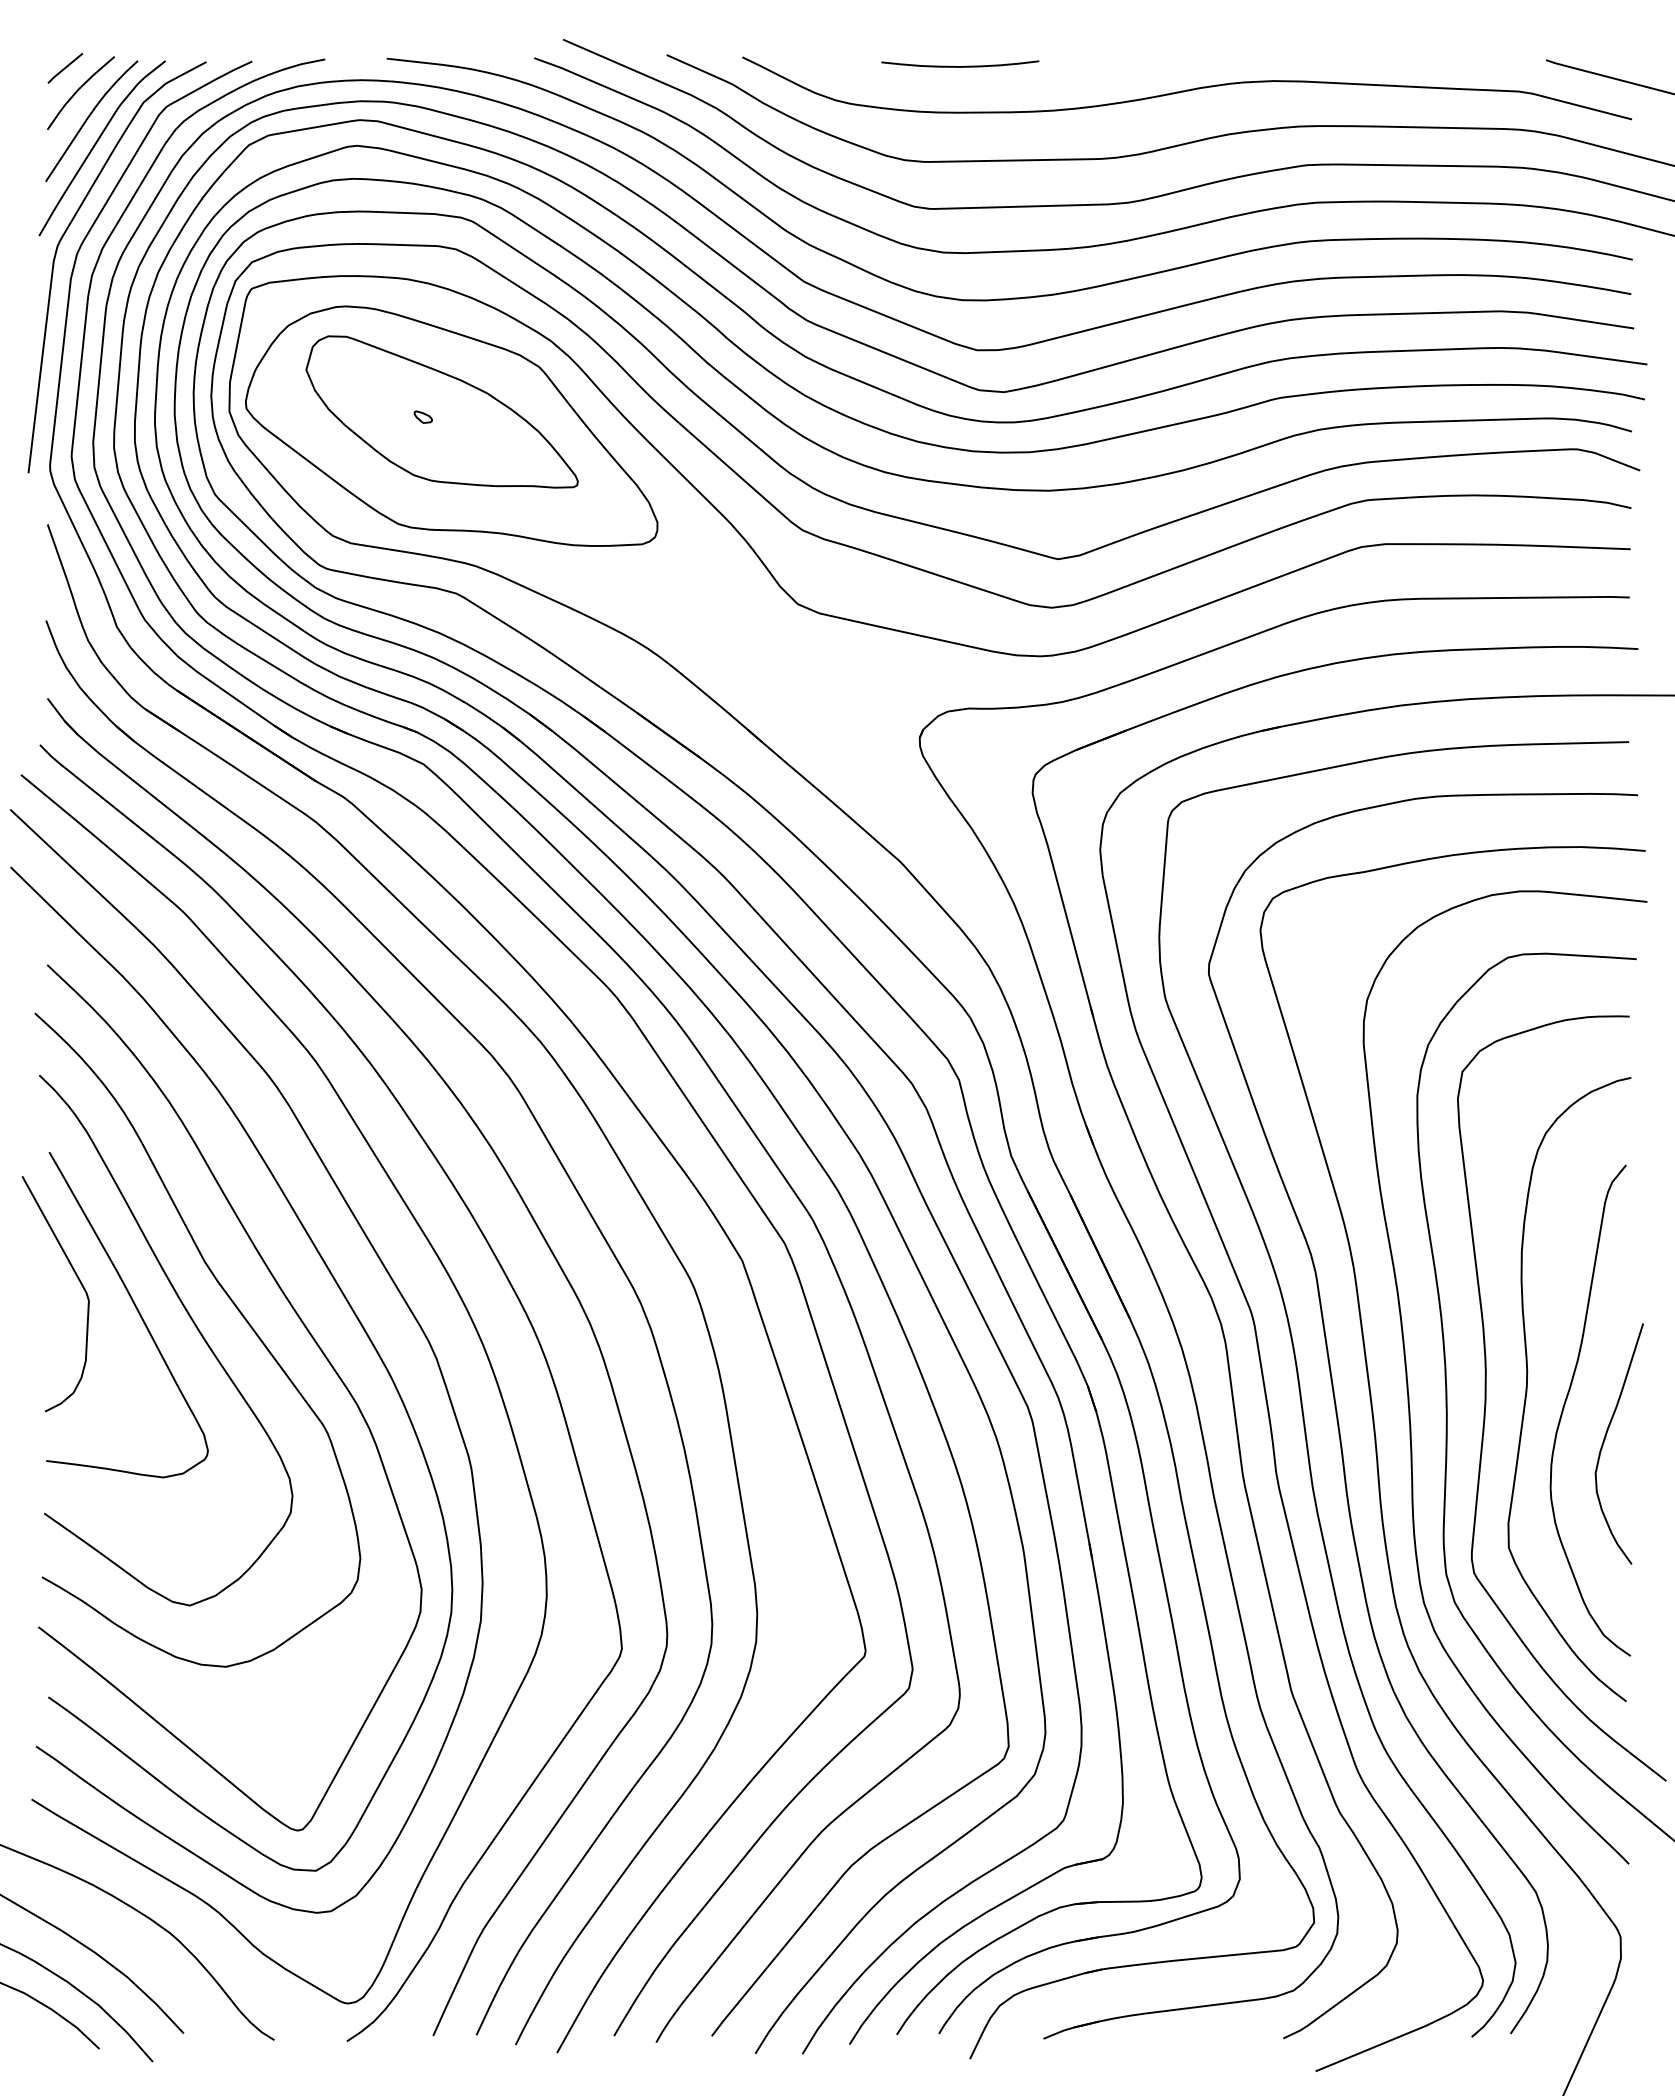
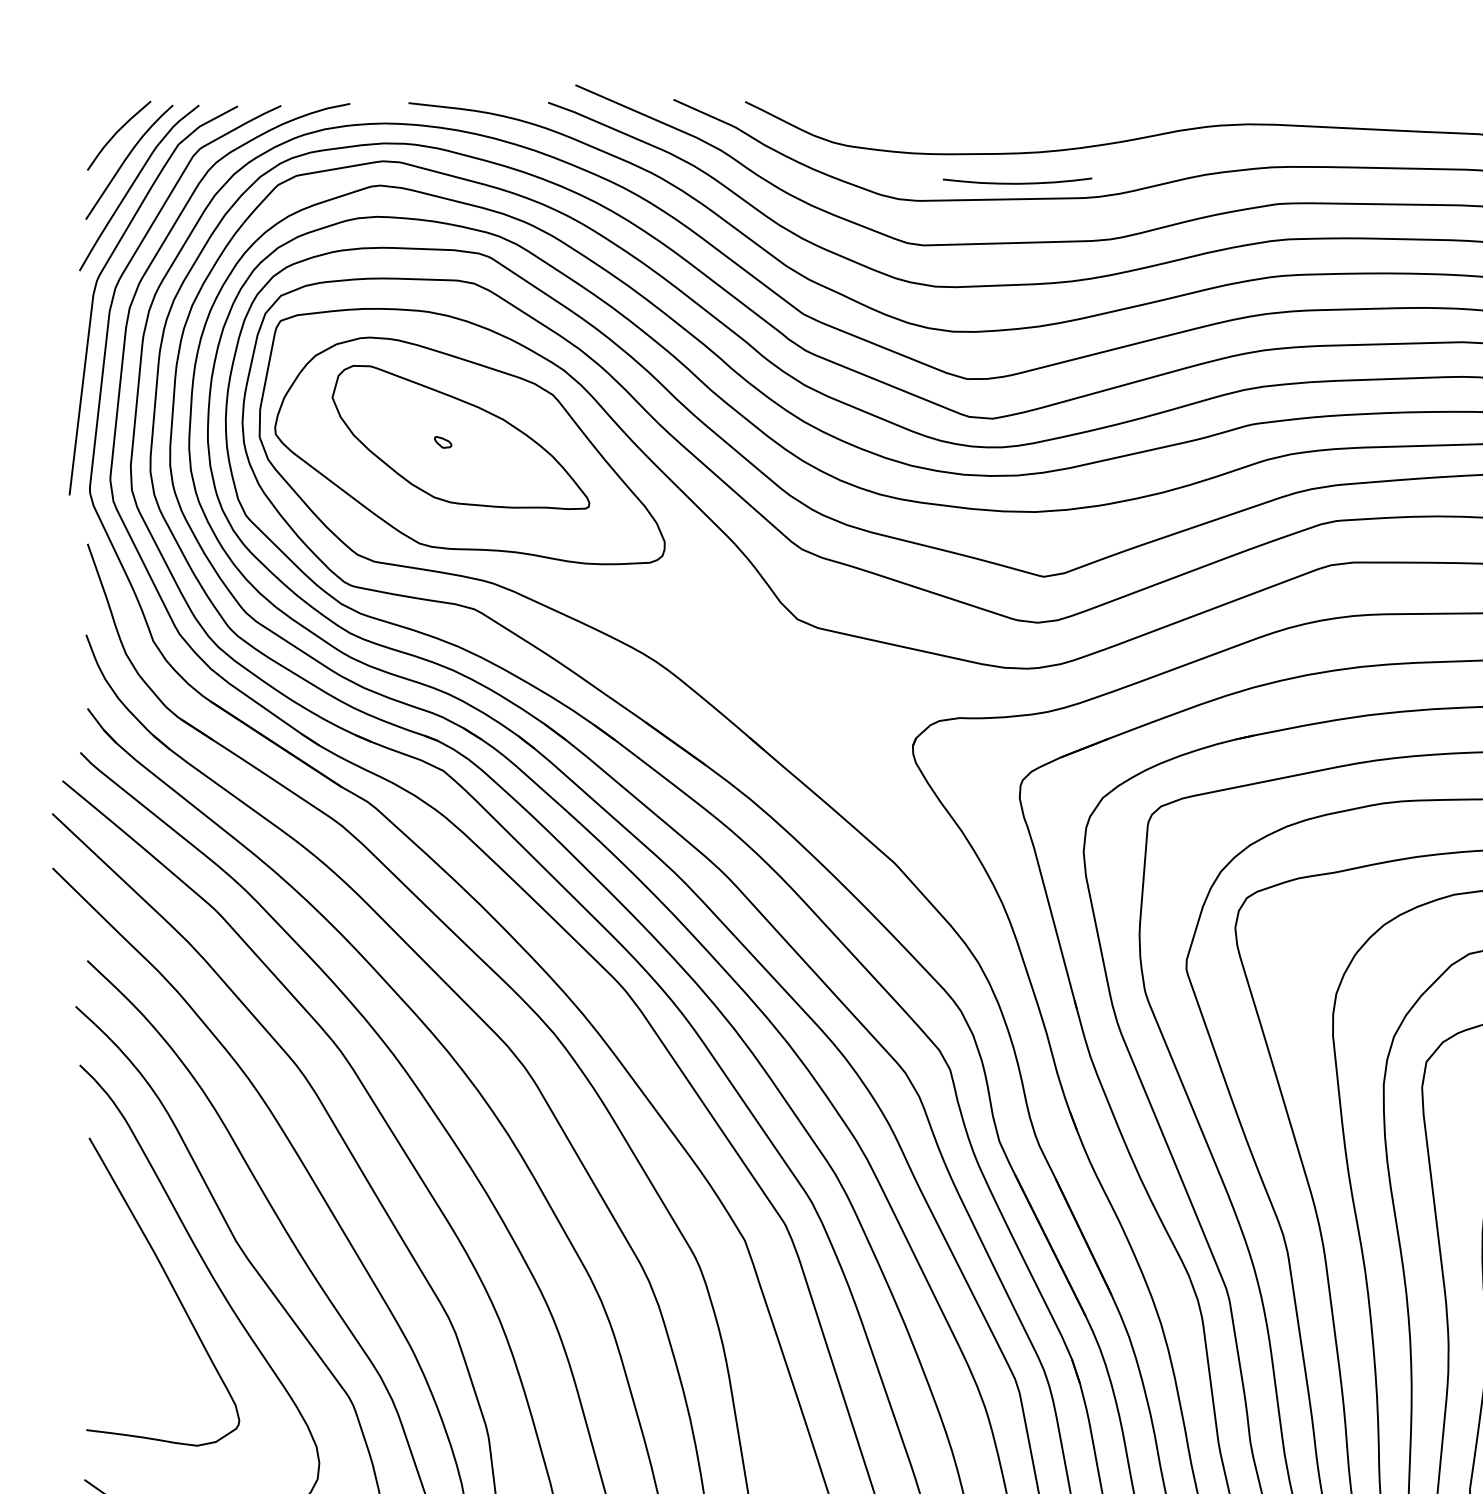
curve: (960, 66) -> (1017, 183), moved
line: (65, 68) -> (104, 112), removed
curve: (79, 1282) -> (117, 1261), removed

